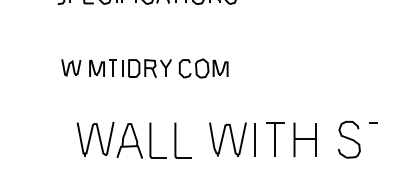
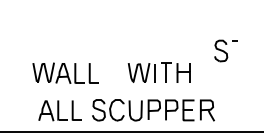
part: (143, 67) -> (90, 31), removed
part: (133, 138) -> (65, 72), moved
part: (356, 138) -> (225, 50), moved

